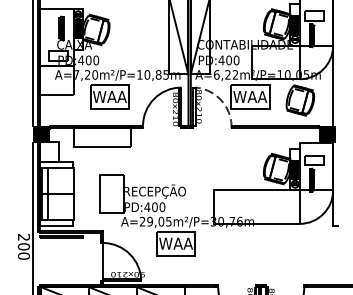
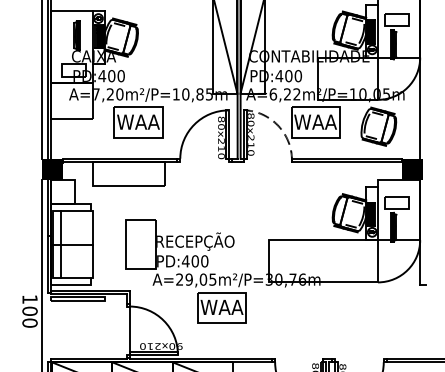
text: (24, 236) -> (30, 298), 200 -> 100

